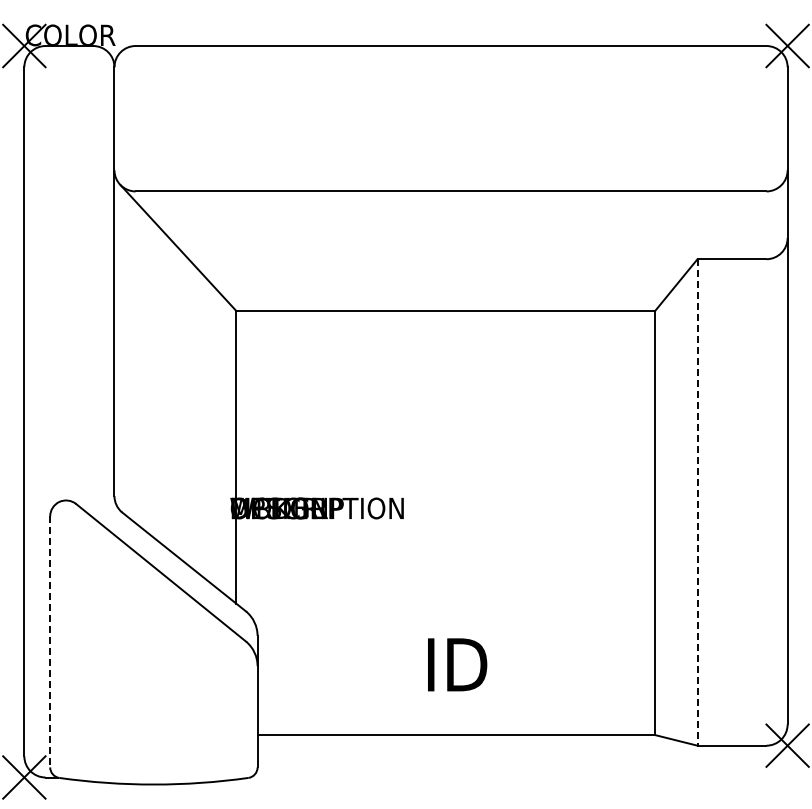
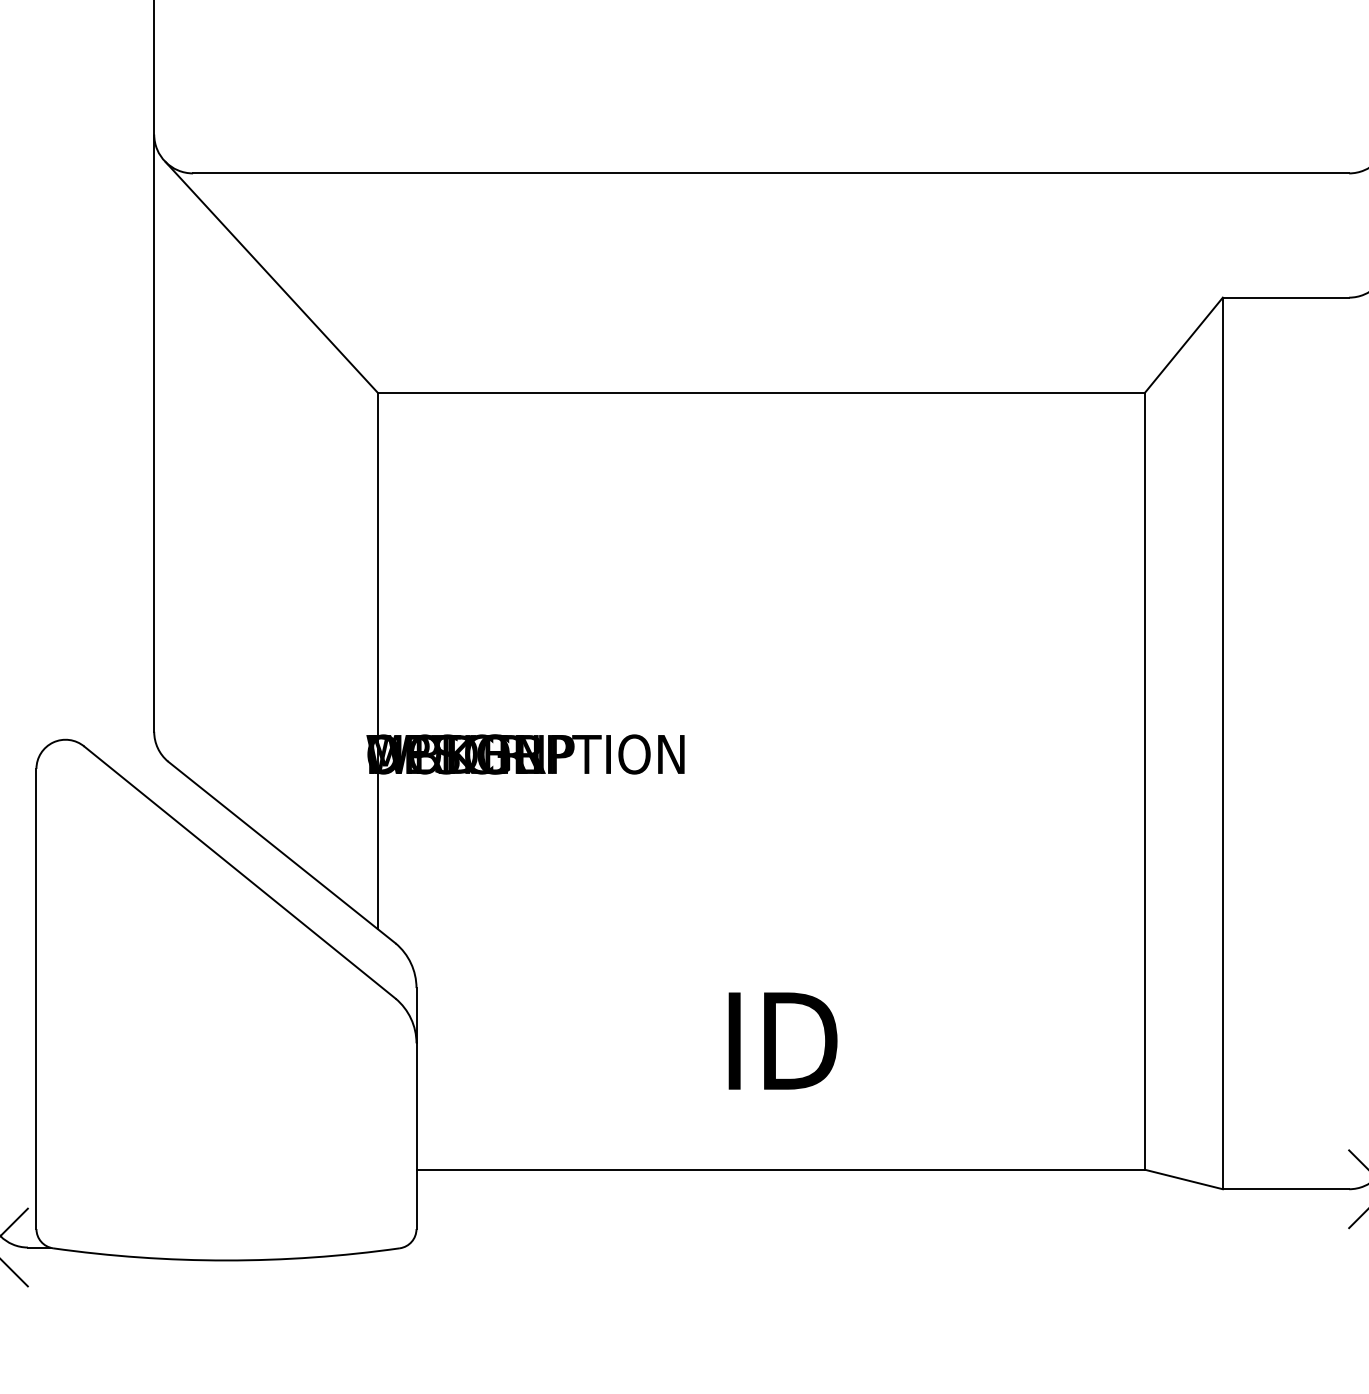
line: (697, 502) -> (1222, 743), dashed -> solid
line: (50, 641) -> (36, 998), dashed -> solid

